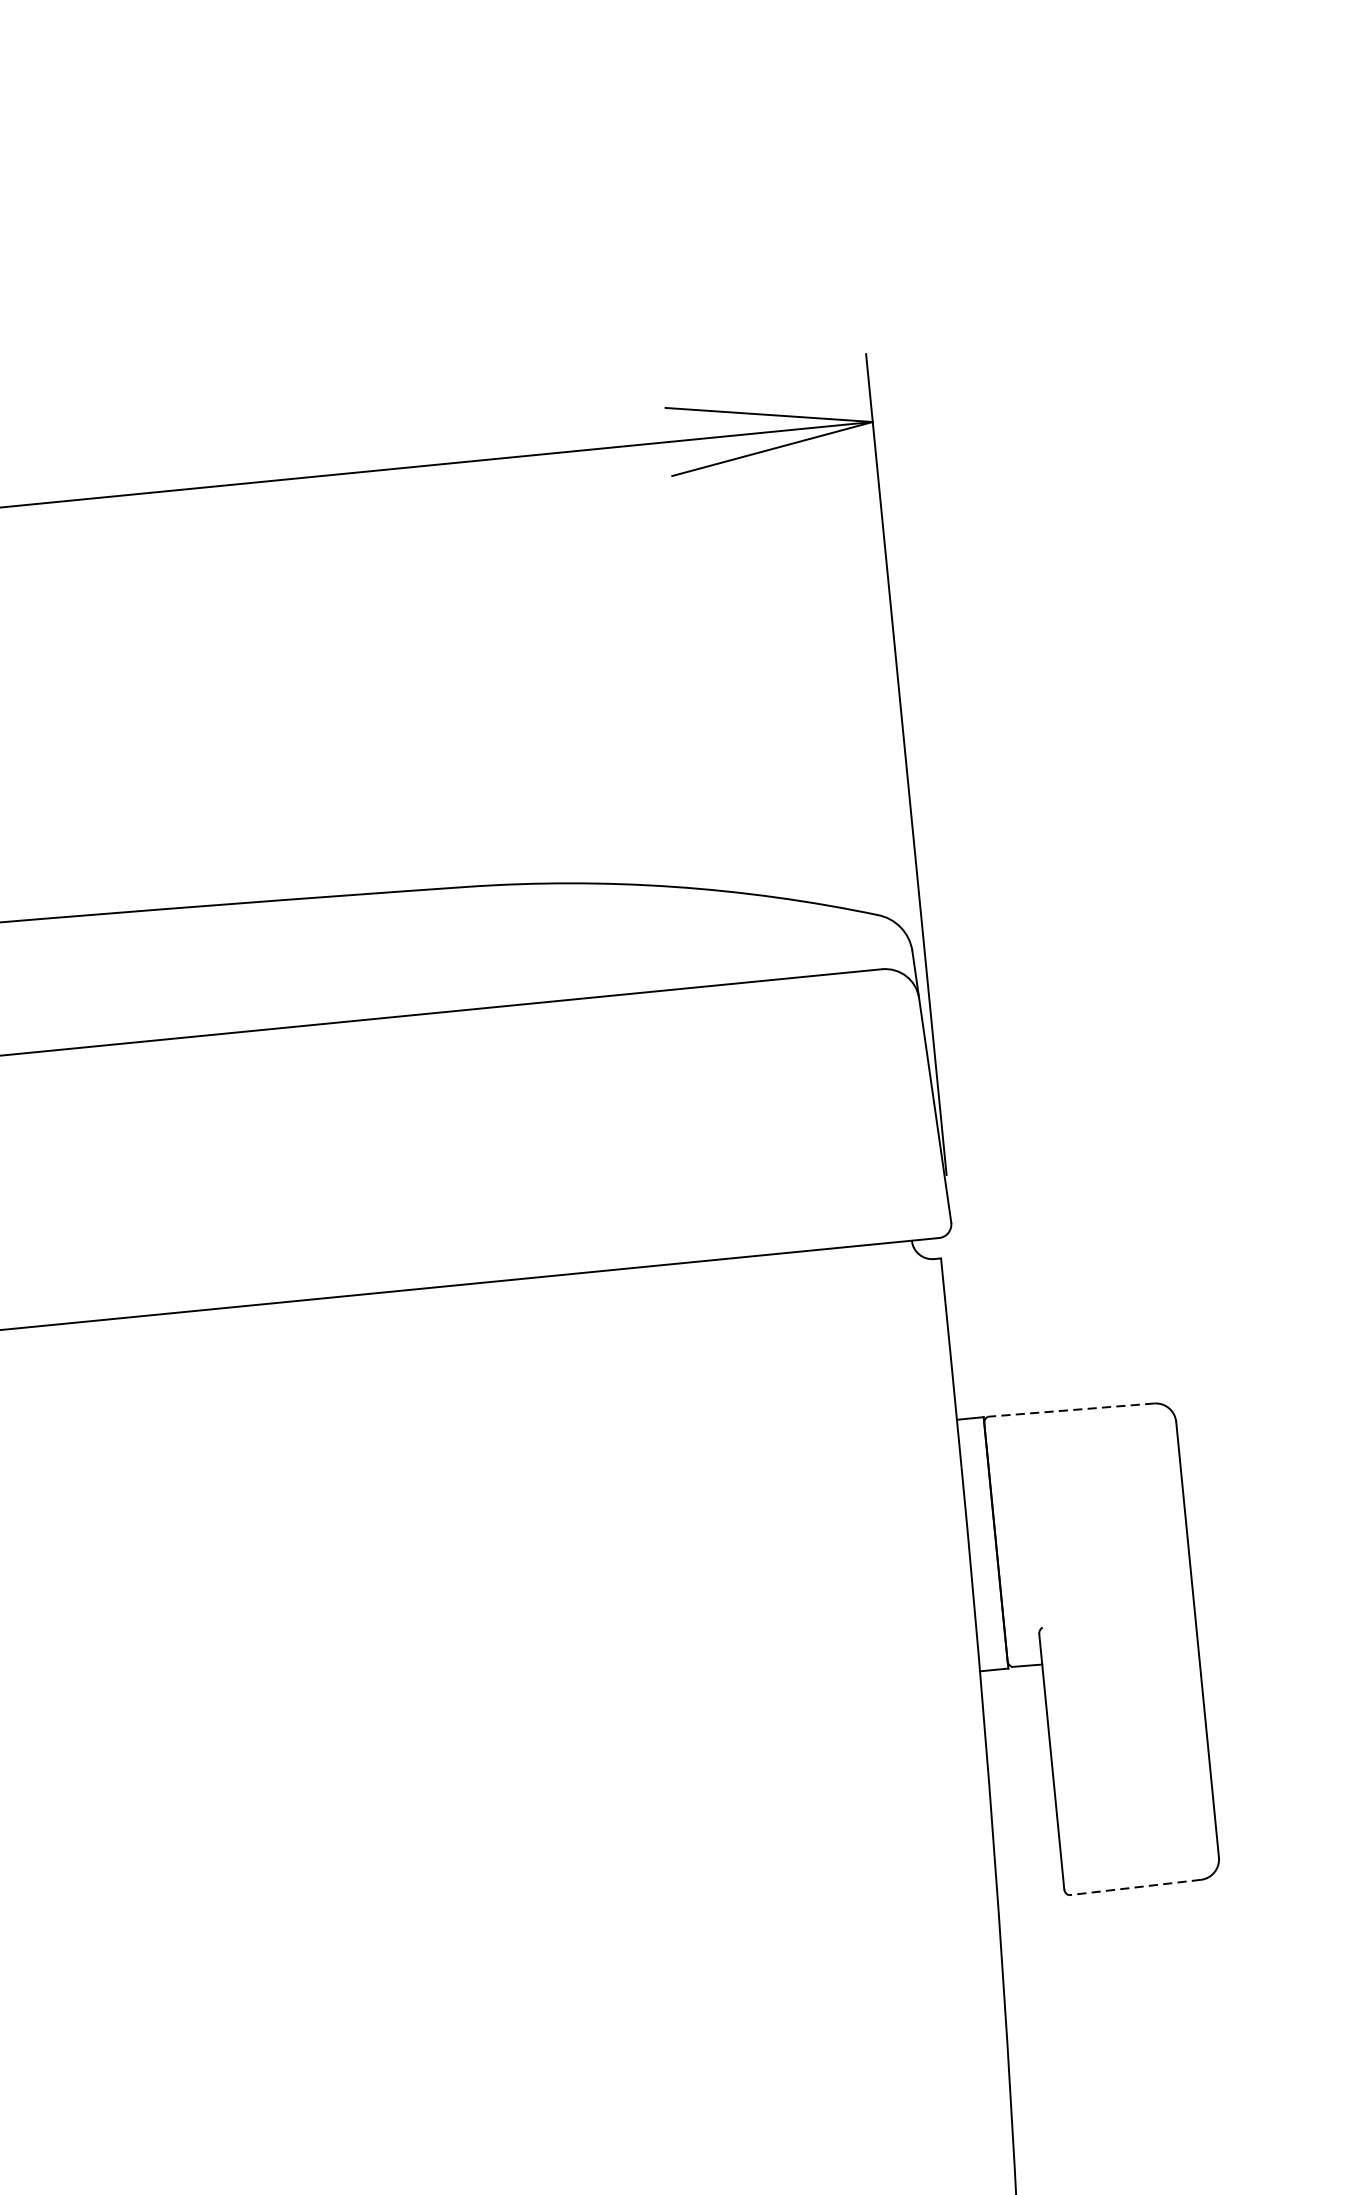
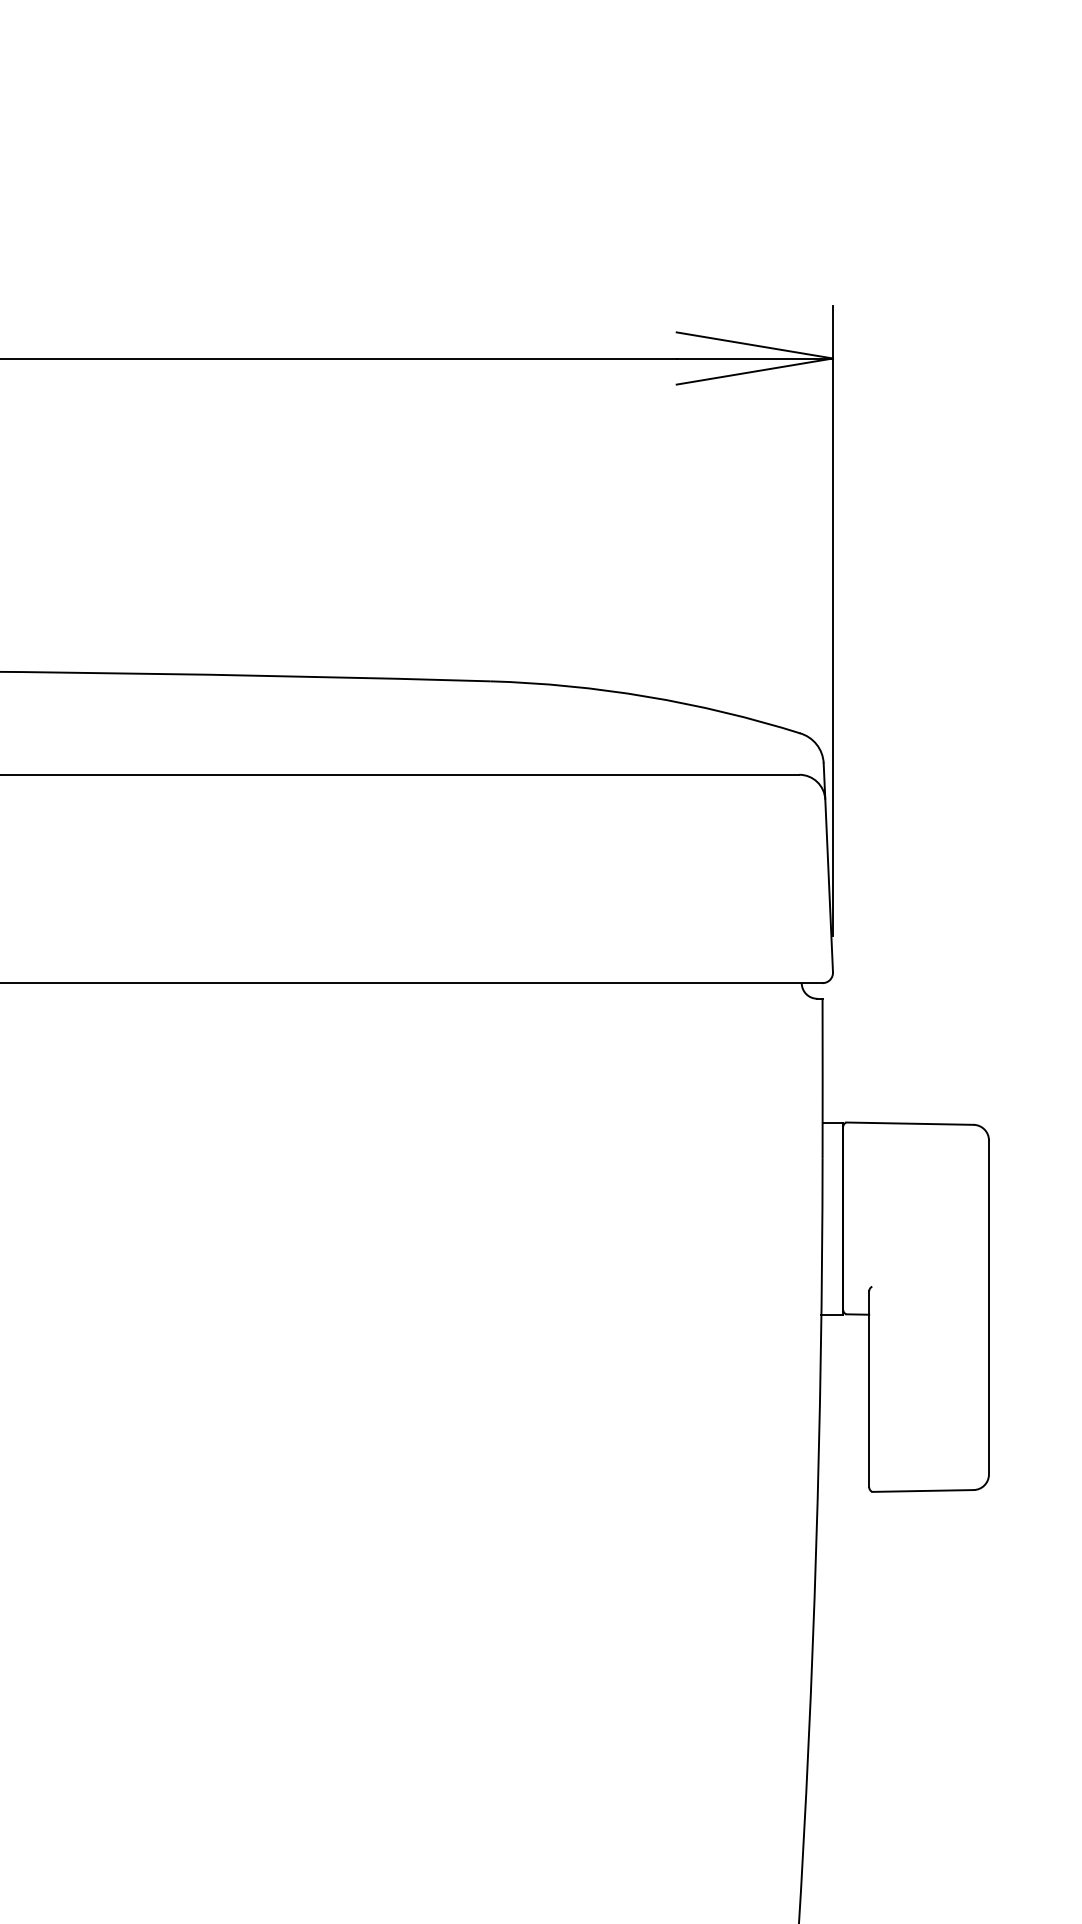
line: (1070, 1409) -> (909, 1123), dashed -> solid
line: (1134, 1886) -> (922, 1490), dashed -> solid

